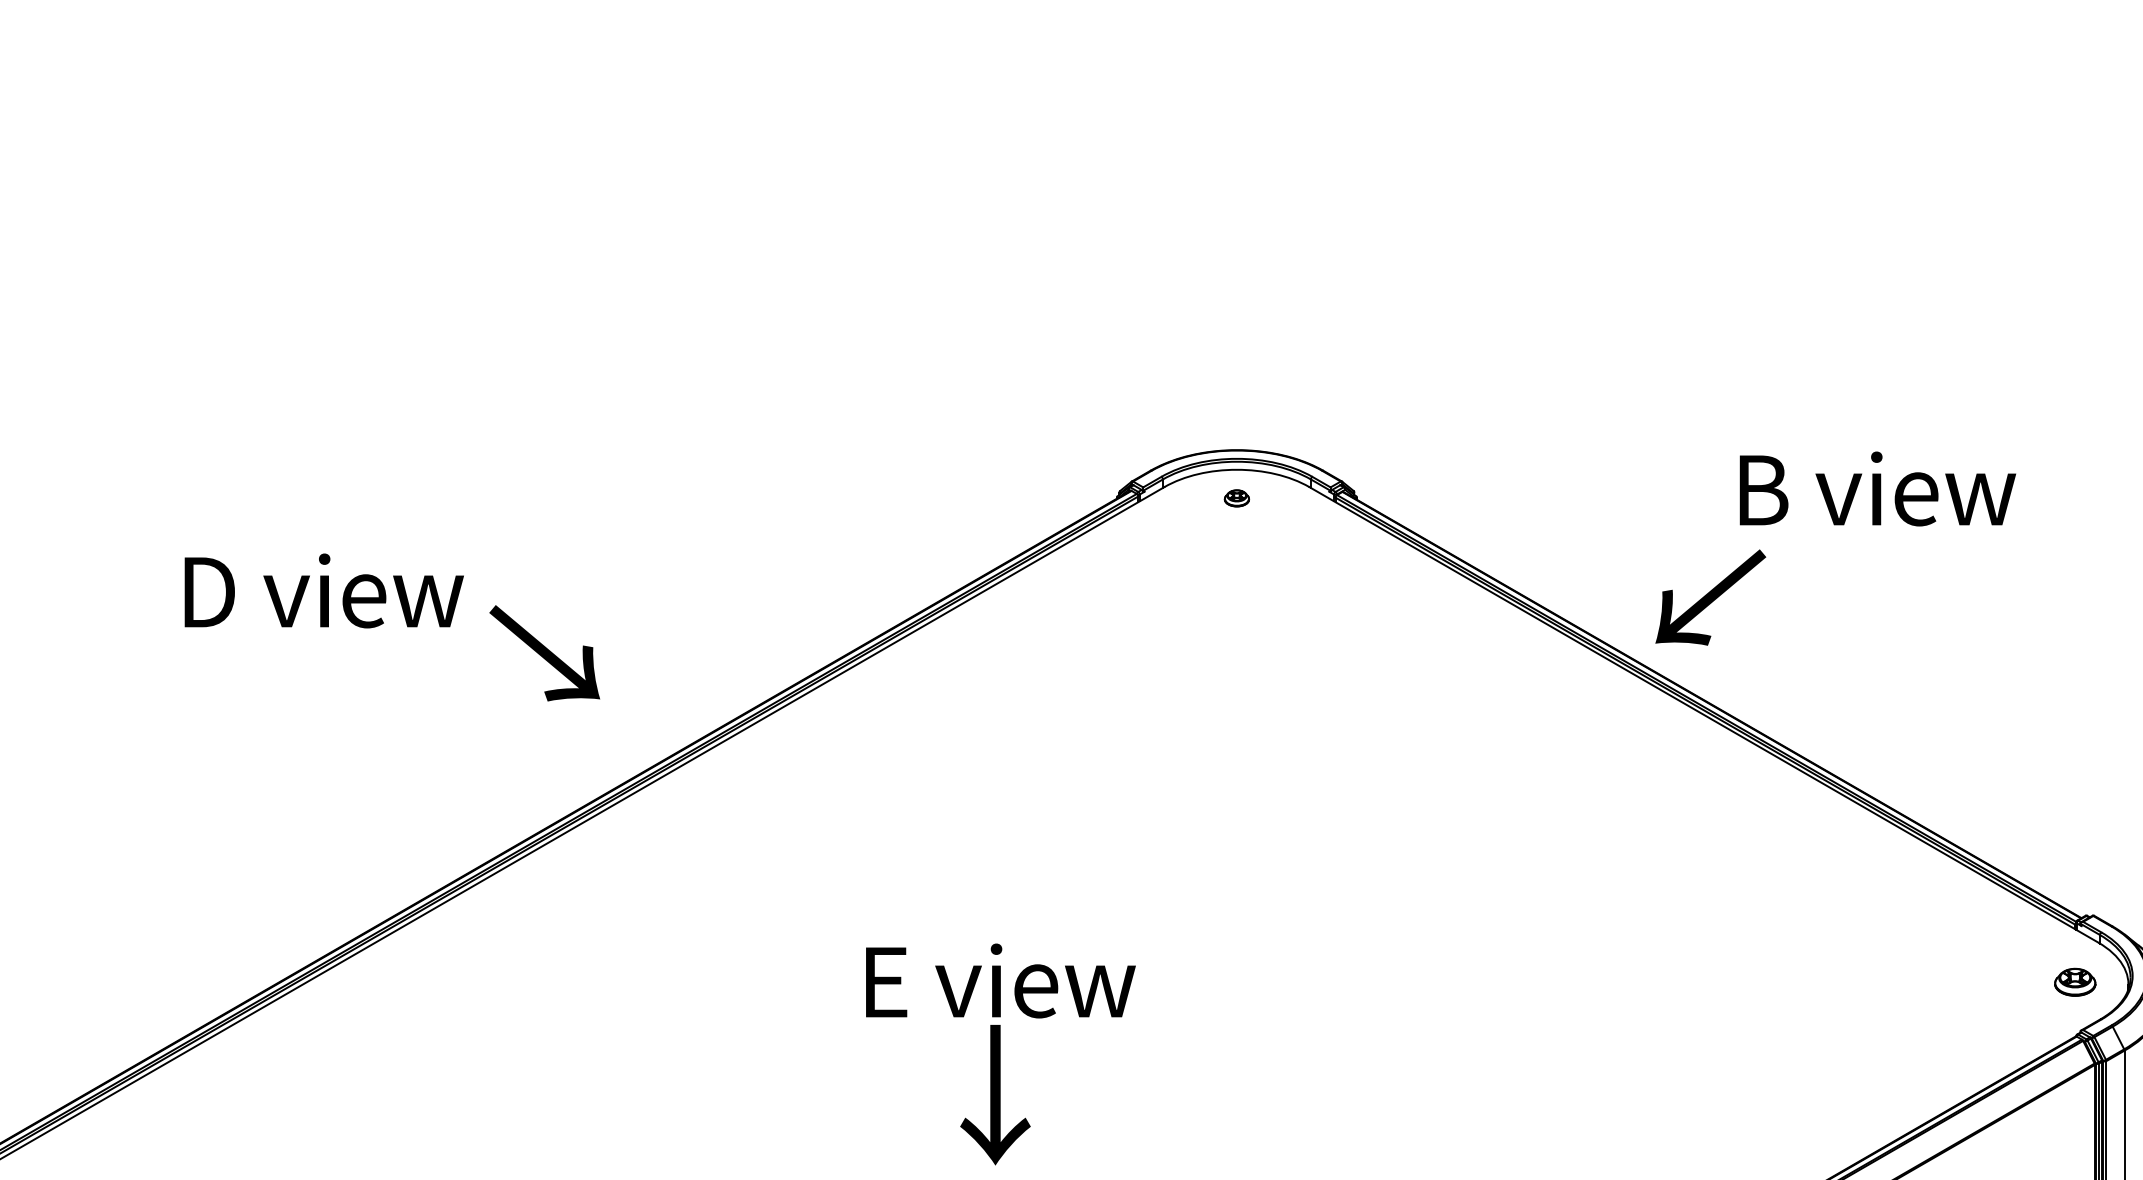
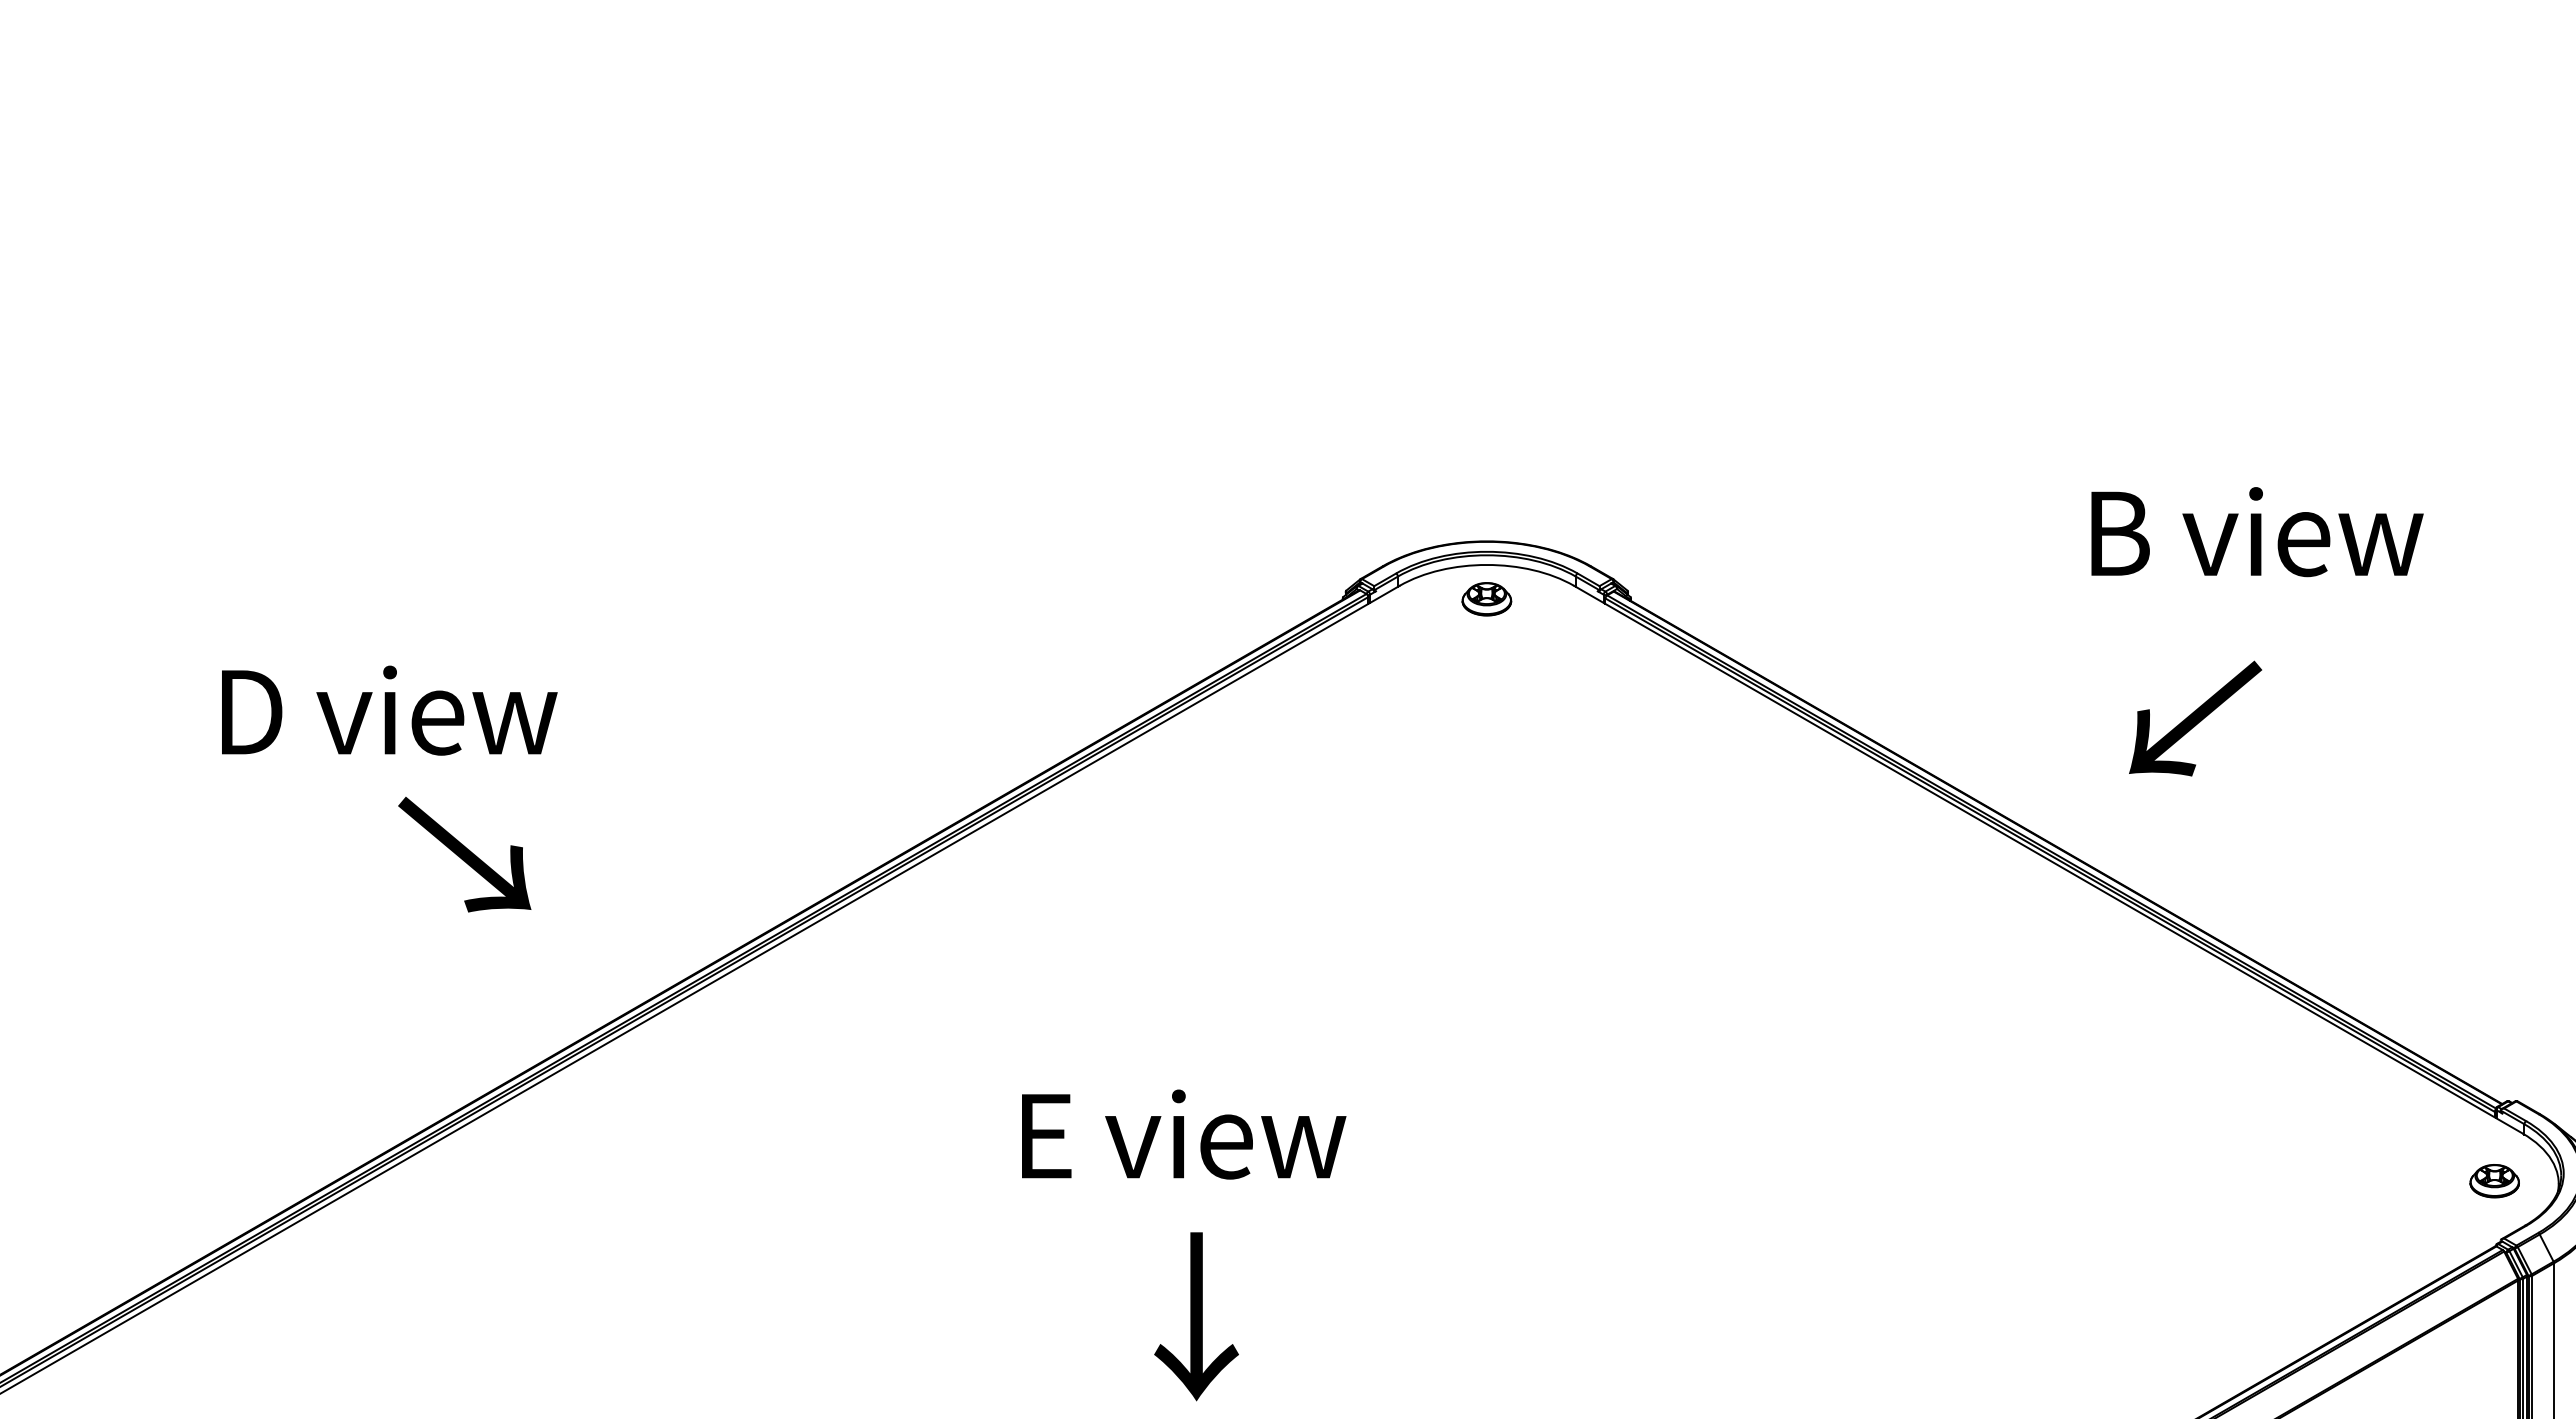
text: (1877, 489) -> (2257, 532), moved
part: (1236, 498) -> (1486, 599), size x1.67
text: (1710, 597) -> (2195, 718), moved
text: (544, 653) -> (464, 854), moved
text: (1001, 980) -> (1184, 1134), moved

